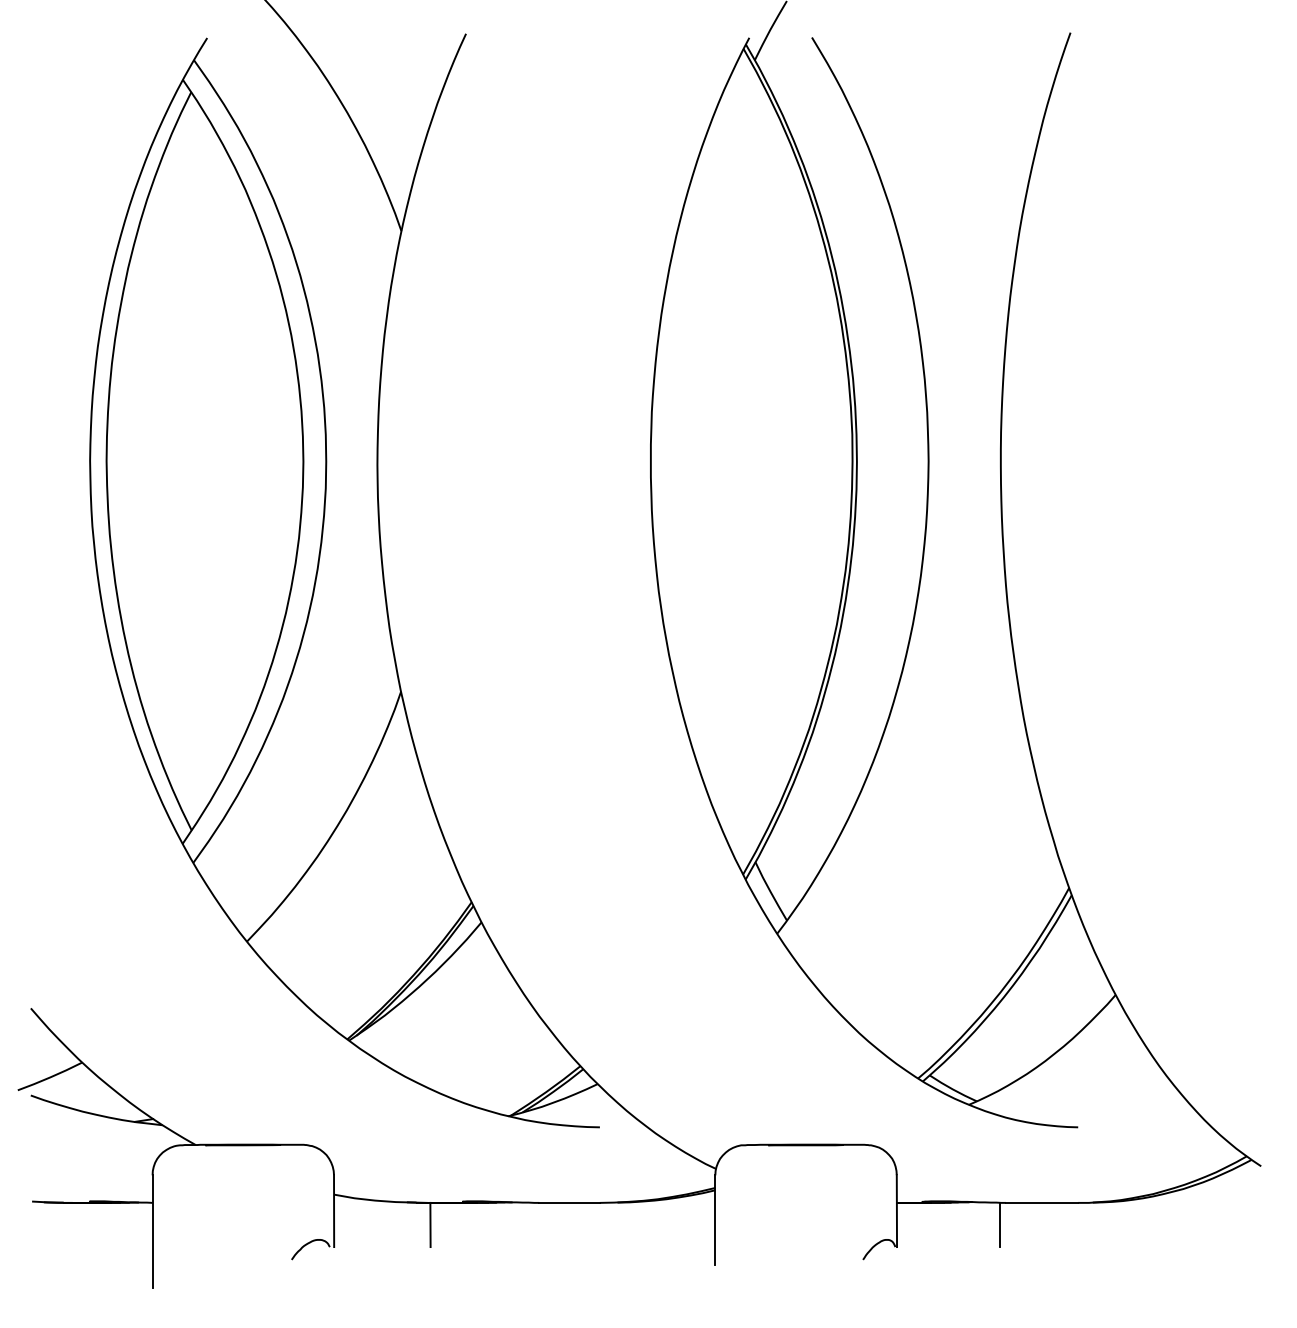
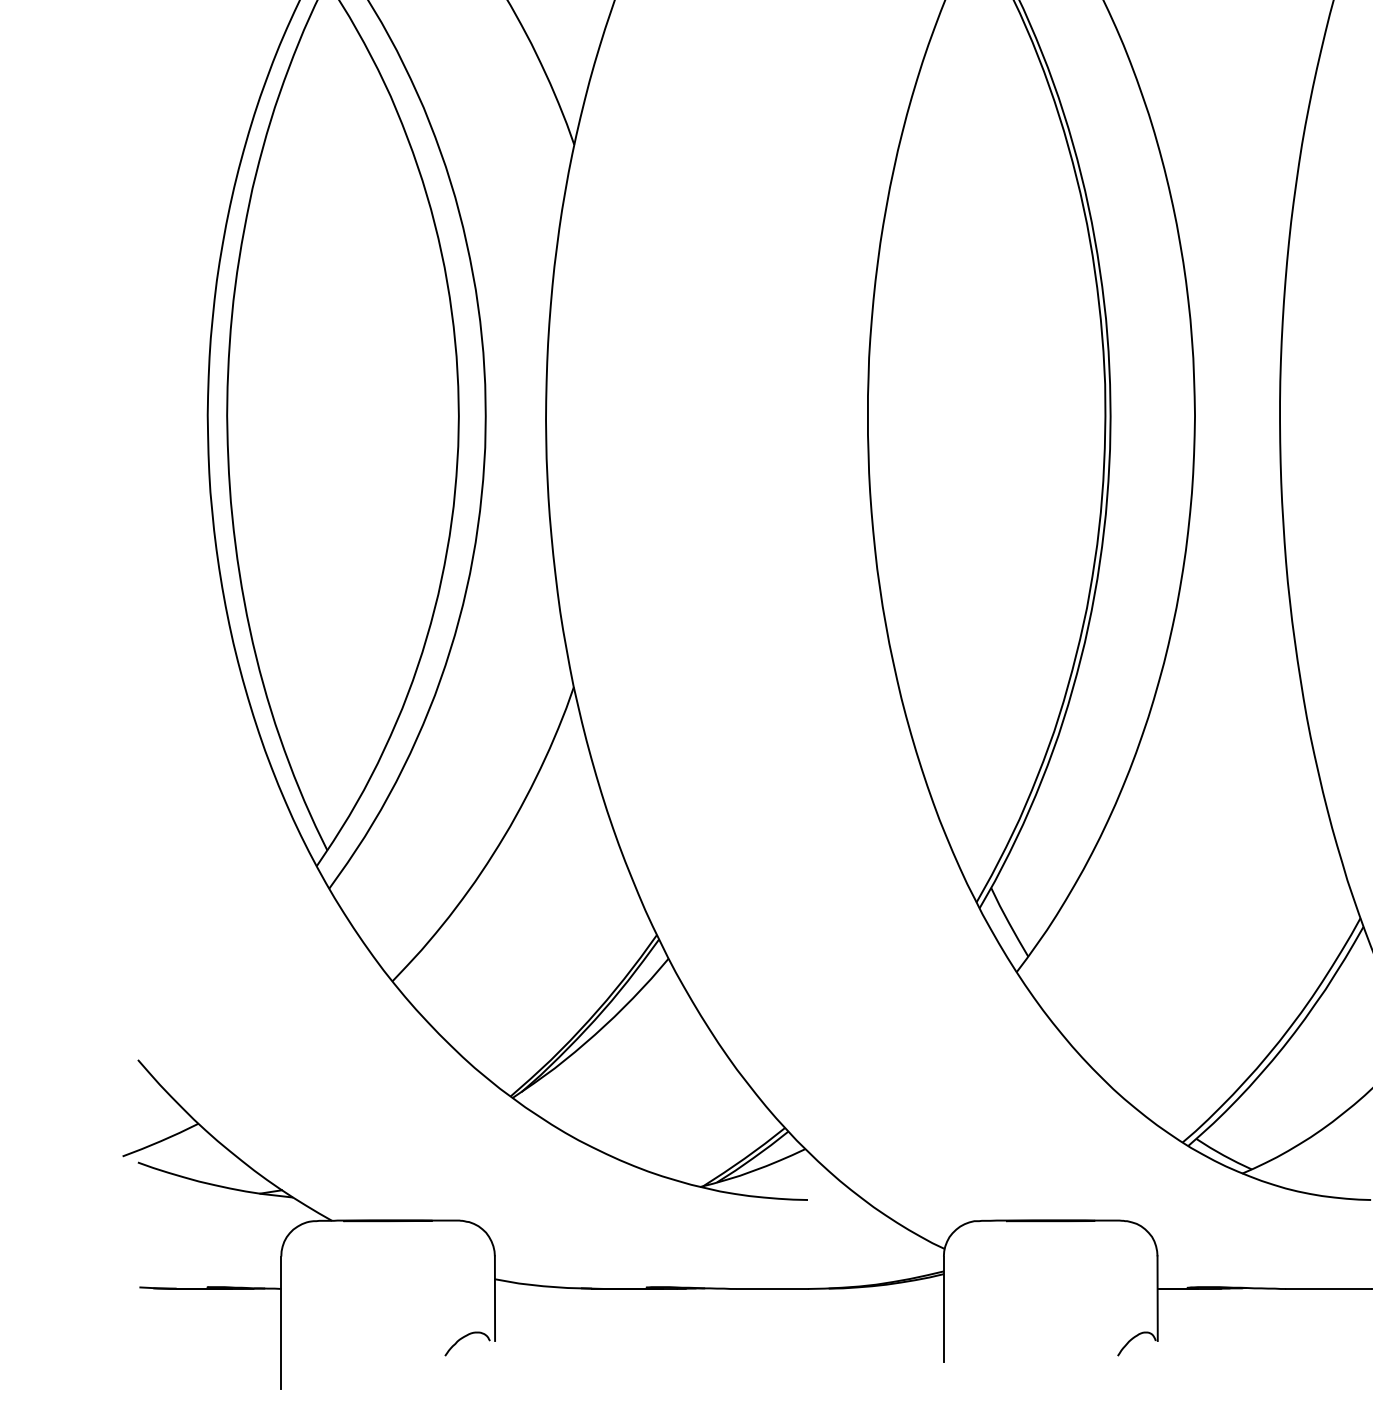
line: (430, 1224) -> (608, 1314), removed
line: (1000, 1224) -> (1279, 1314), removed

